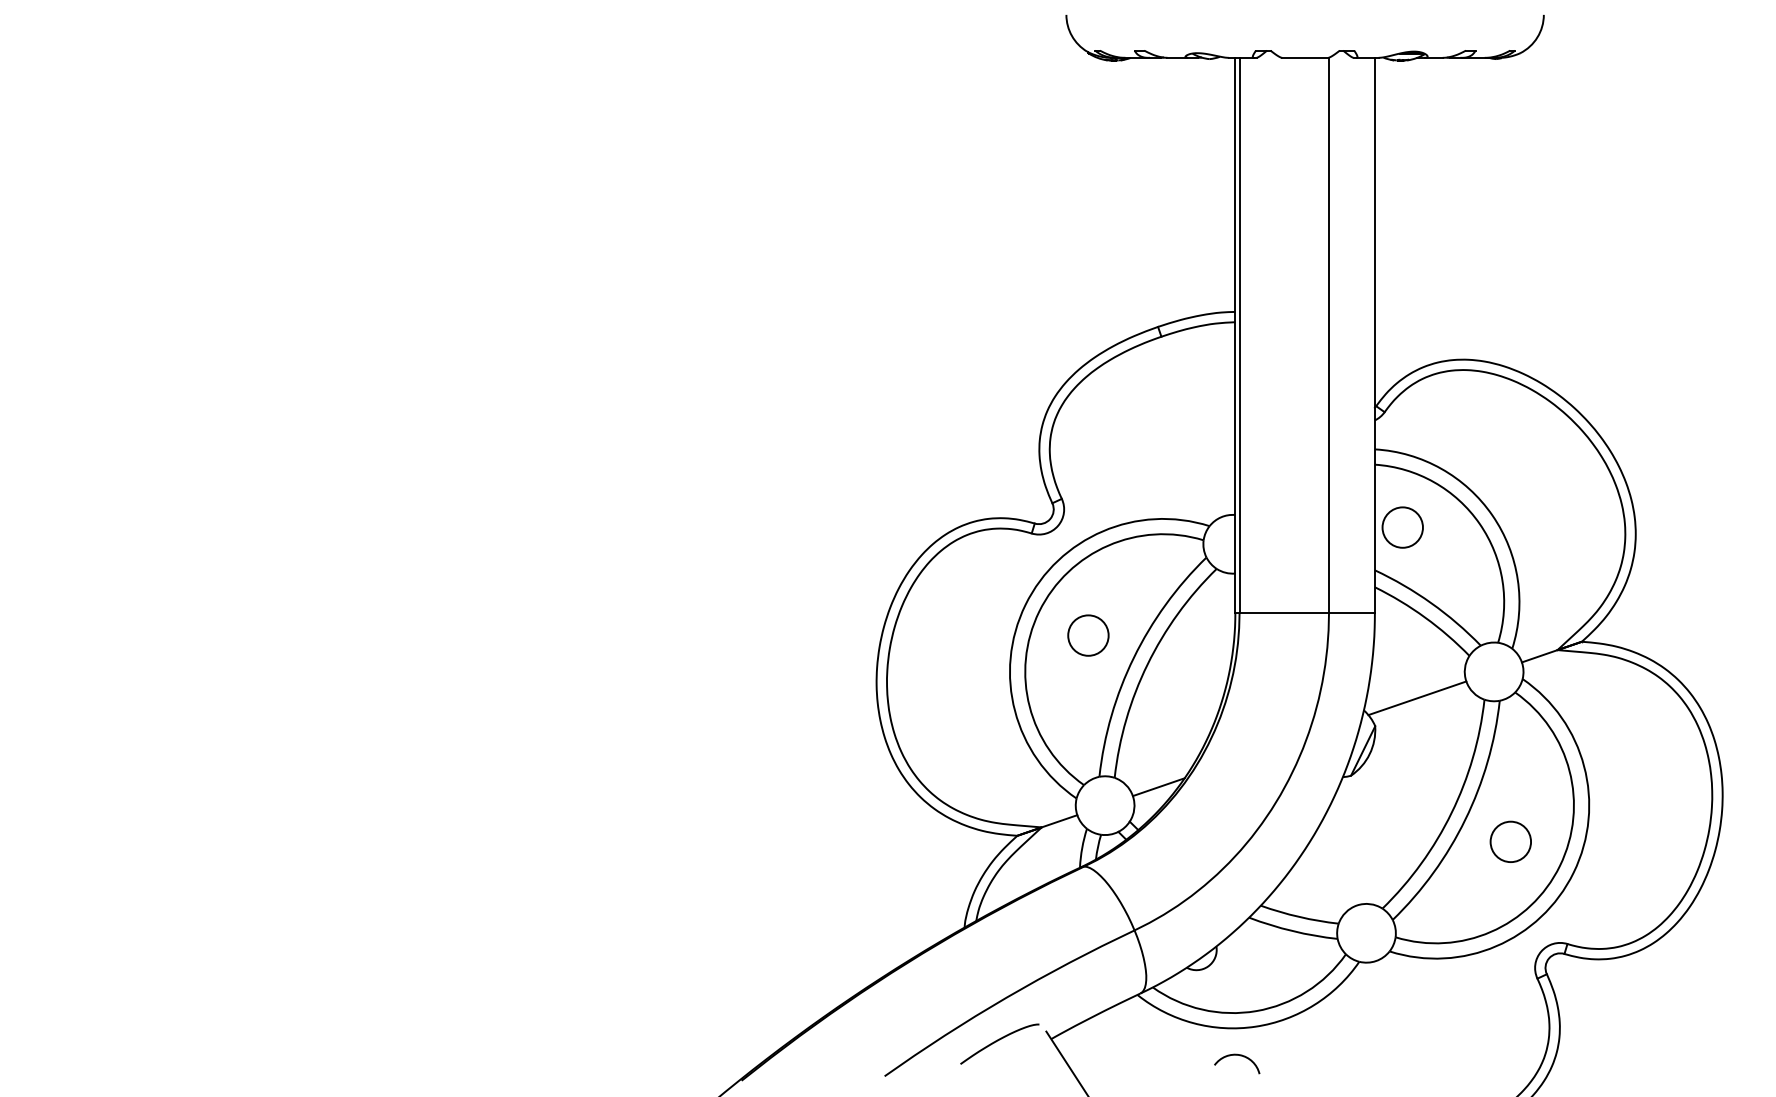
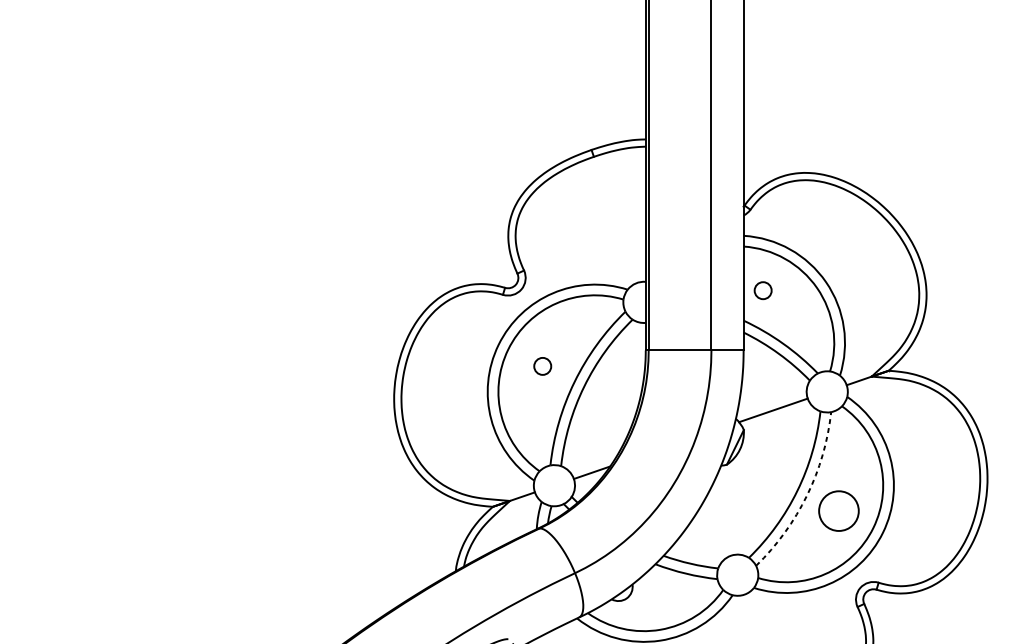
circle: (1402, 527) -> (762, 290), size x0.6
circle: (1088, 635) -> (542, 366), size x0.6
arc: (1465, 819) -> (807, 495), solid -> dashed
circle: (1510, 841) -> (838, 510), size x1.4

